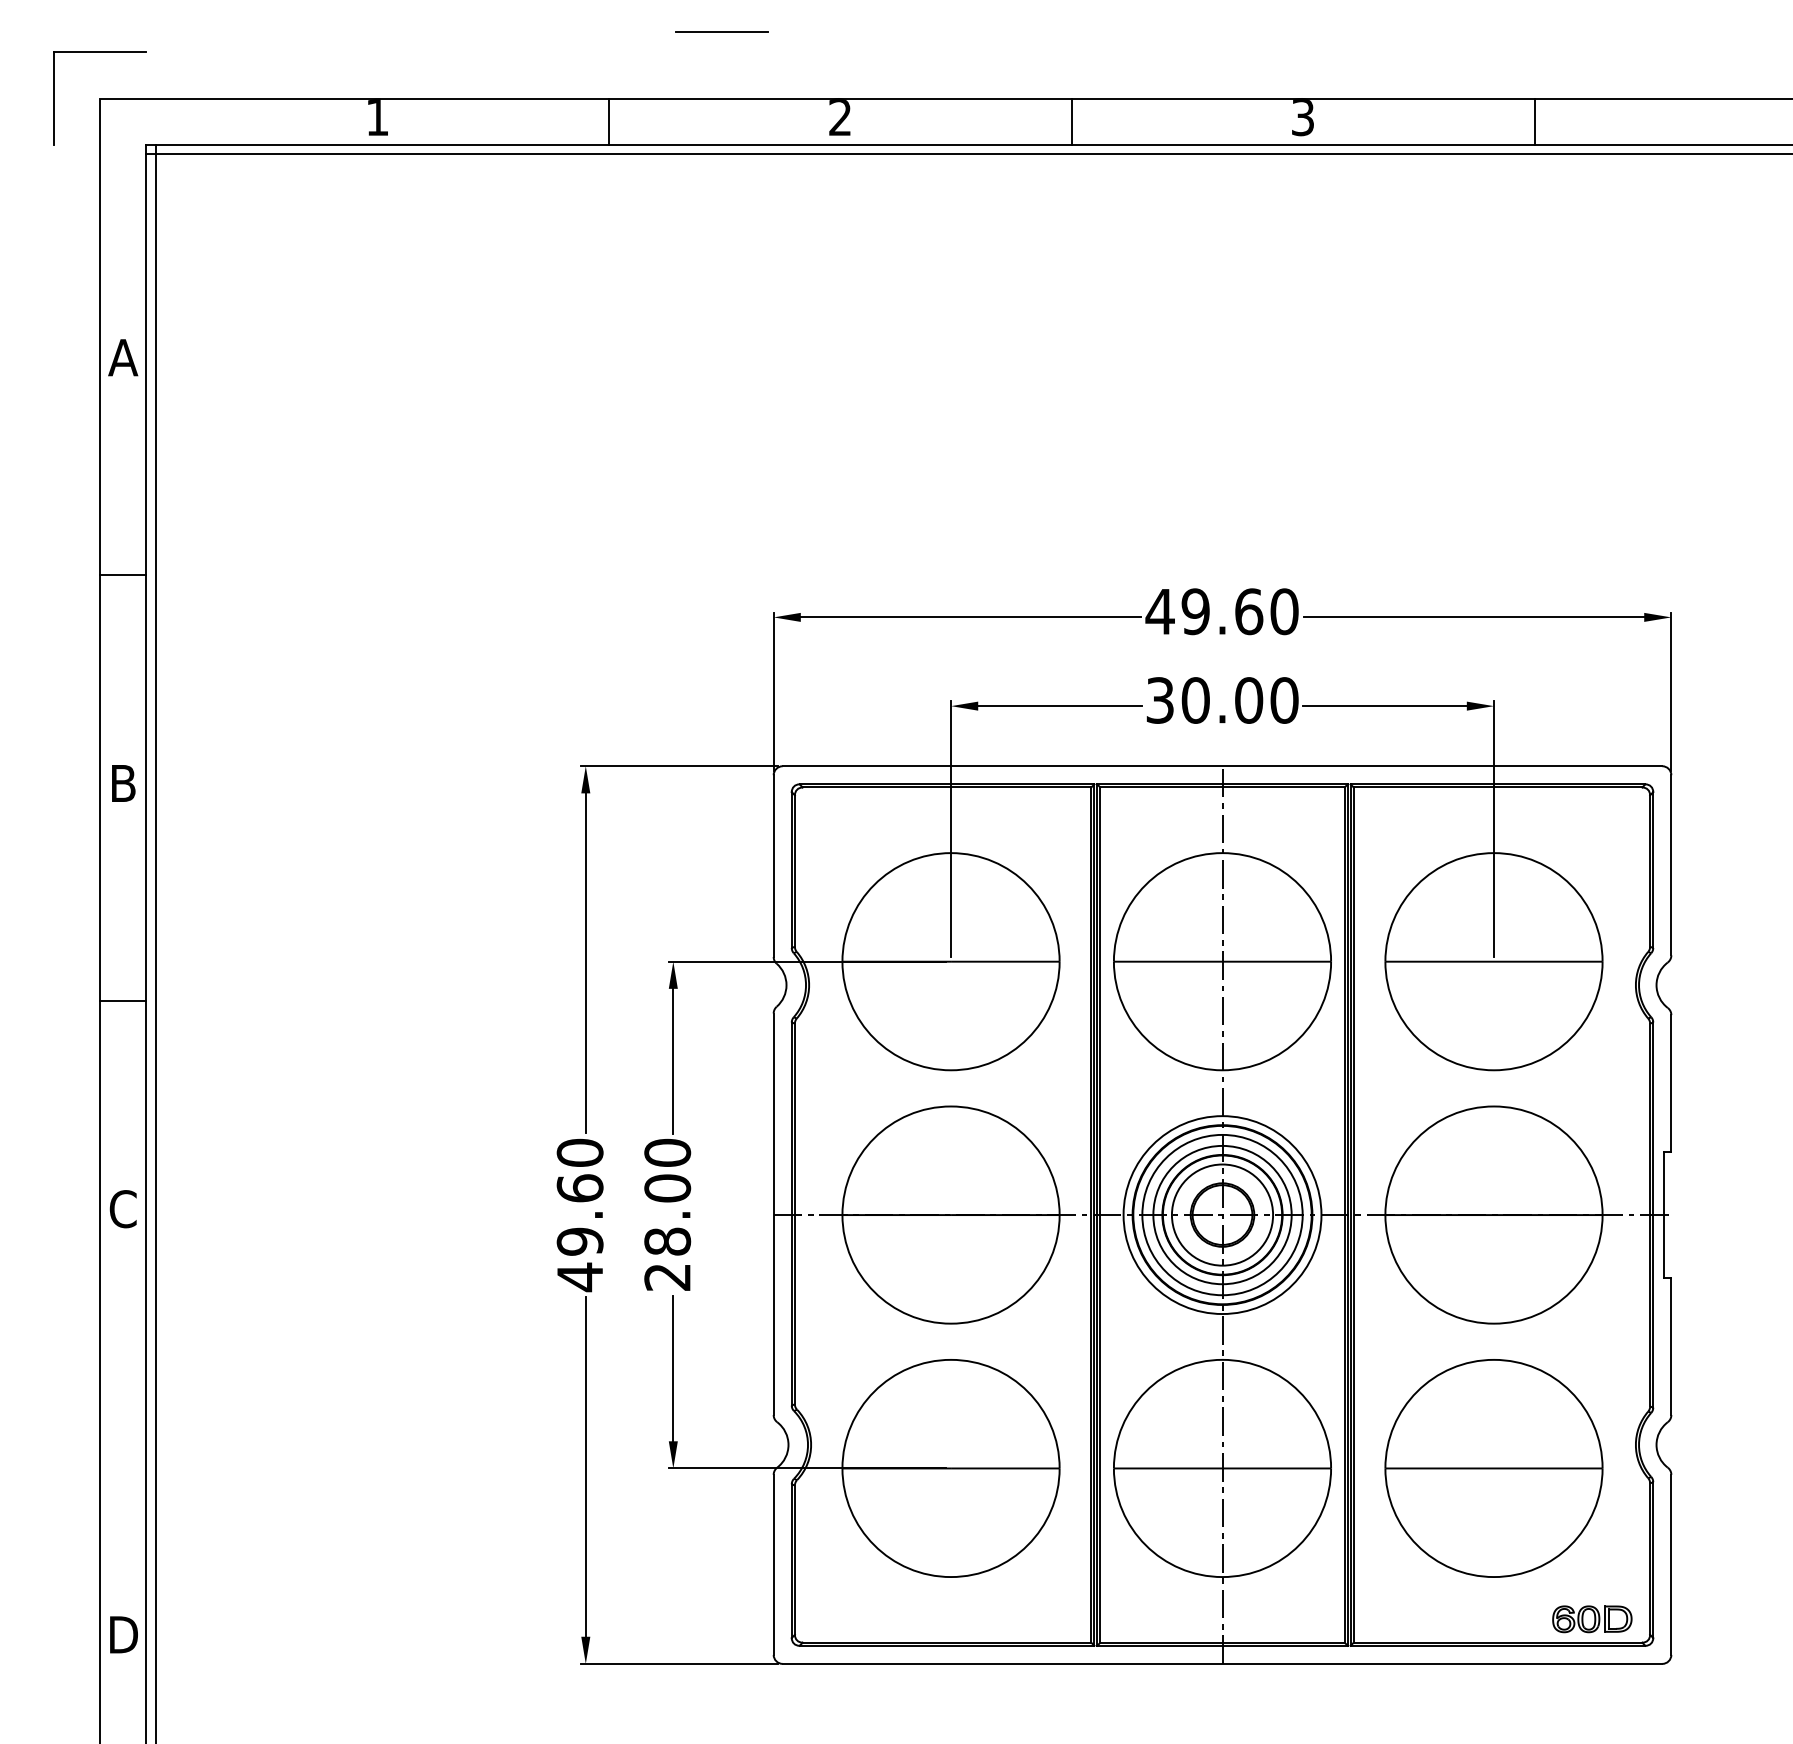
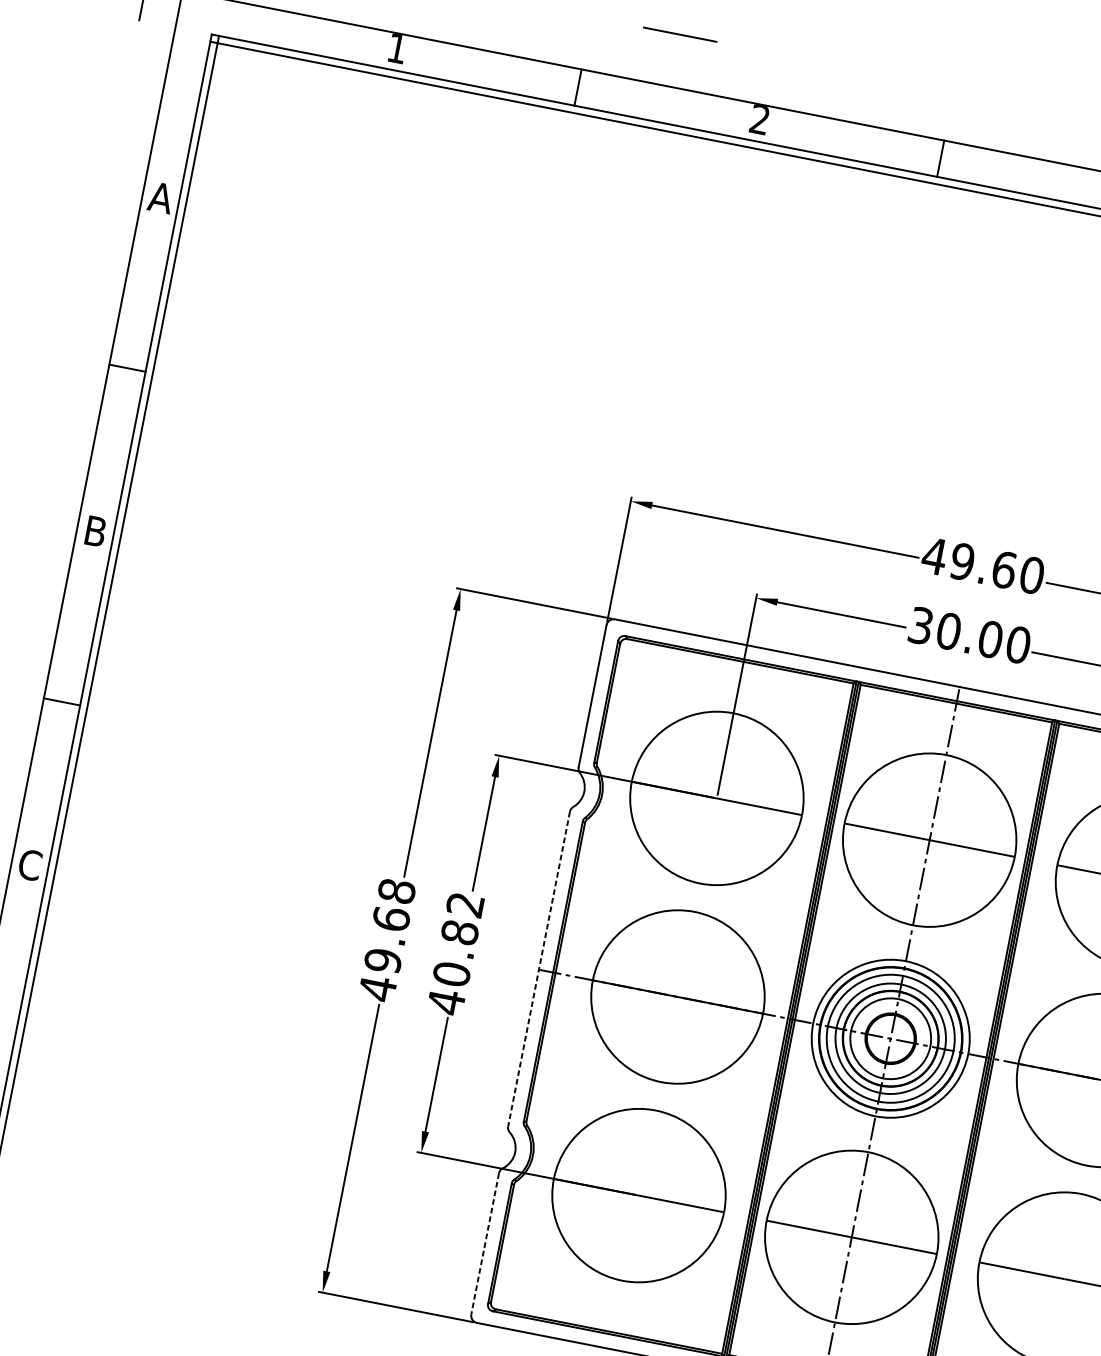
text: (580, 1152) -> (397, 891), 49.60 -> 49.68
line: (773, 1214) -> (538, 969), solid -> dashed
text: (667, 1215) -> (455, 953), 28.00 -> 40.82
line: (773, 1565) -> (484, 1244), solid -> dashed

